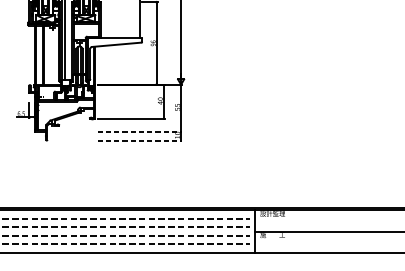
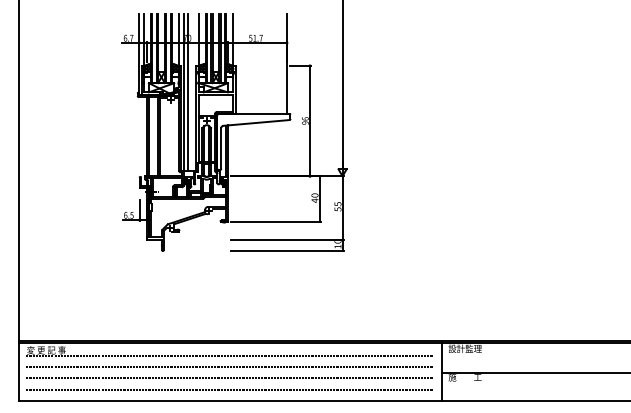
line: (139, 131) -> (287, 239), dashed -> solid
line: (139, 140) -> (287, 251), dashed -> solid

